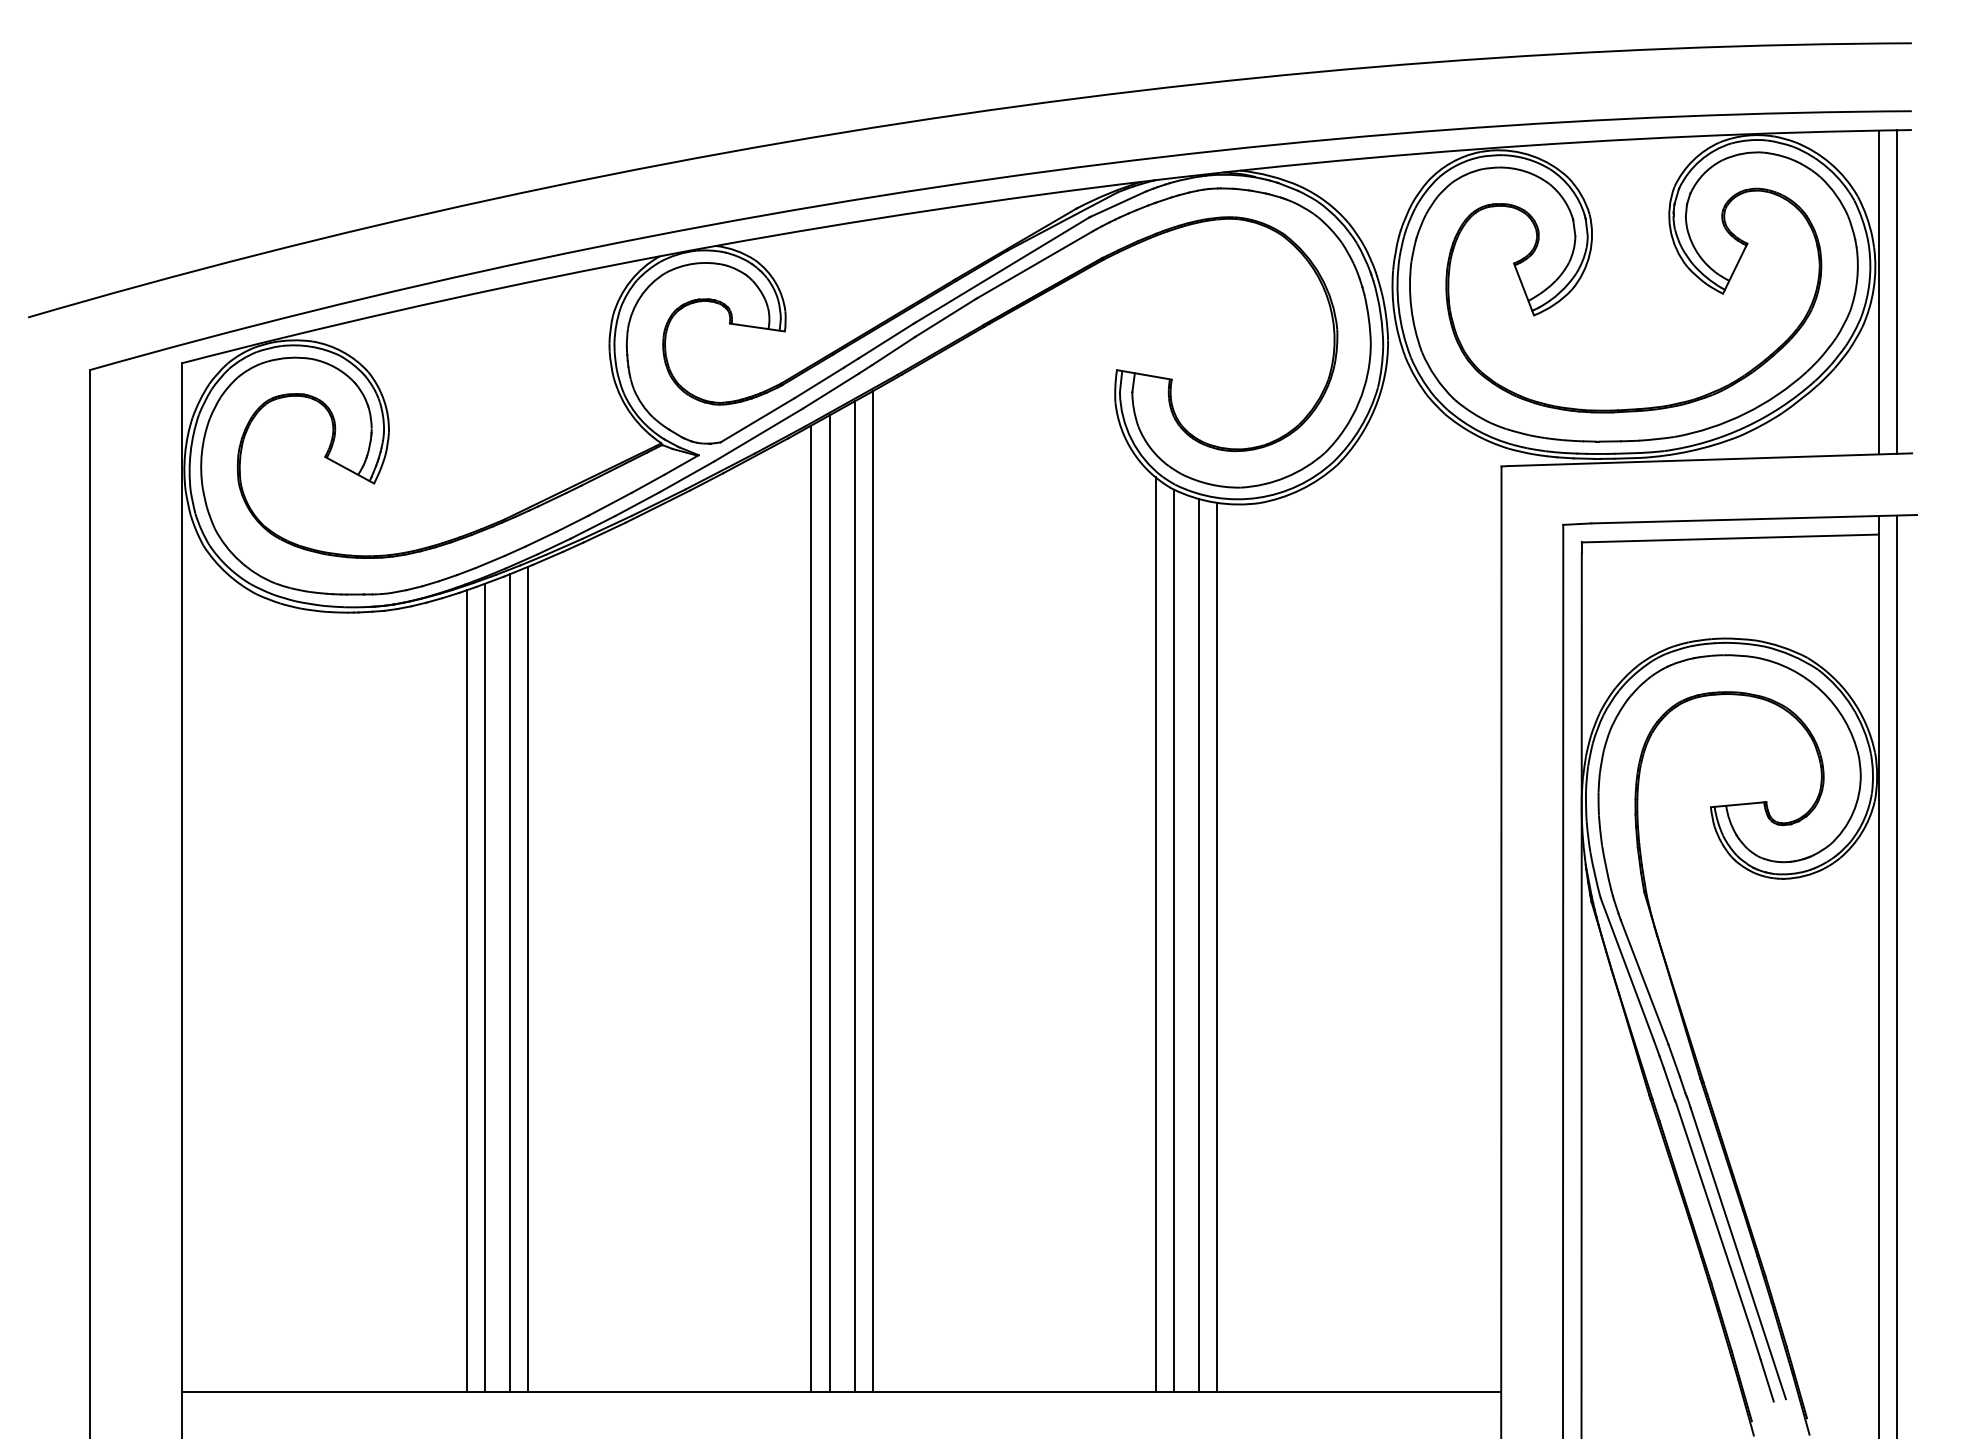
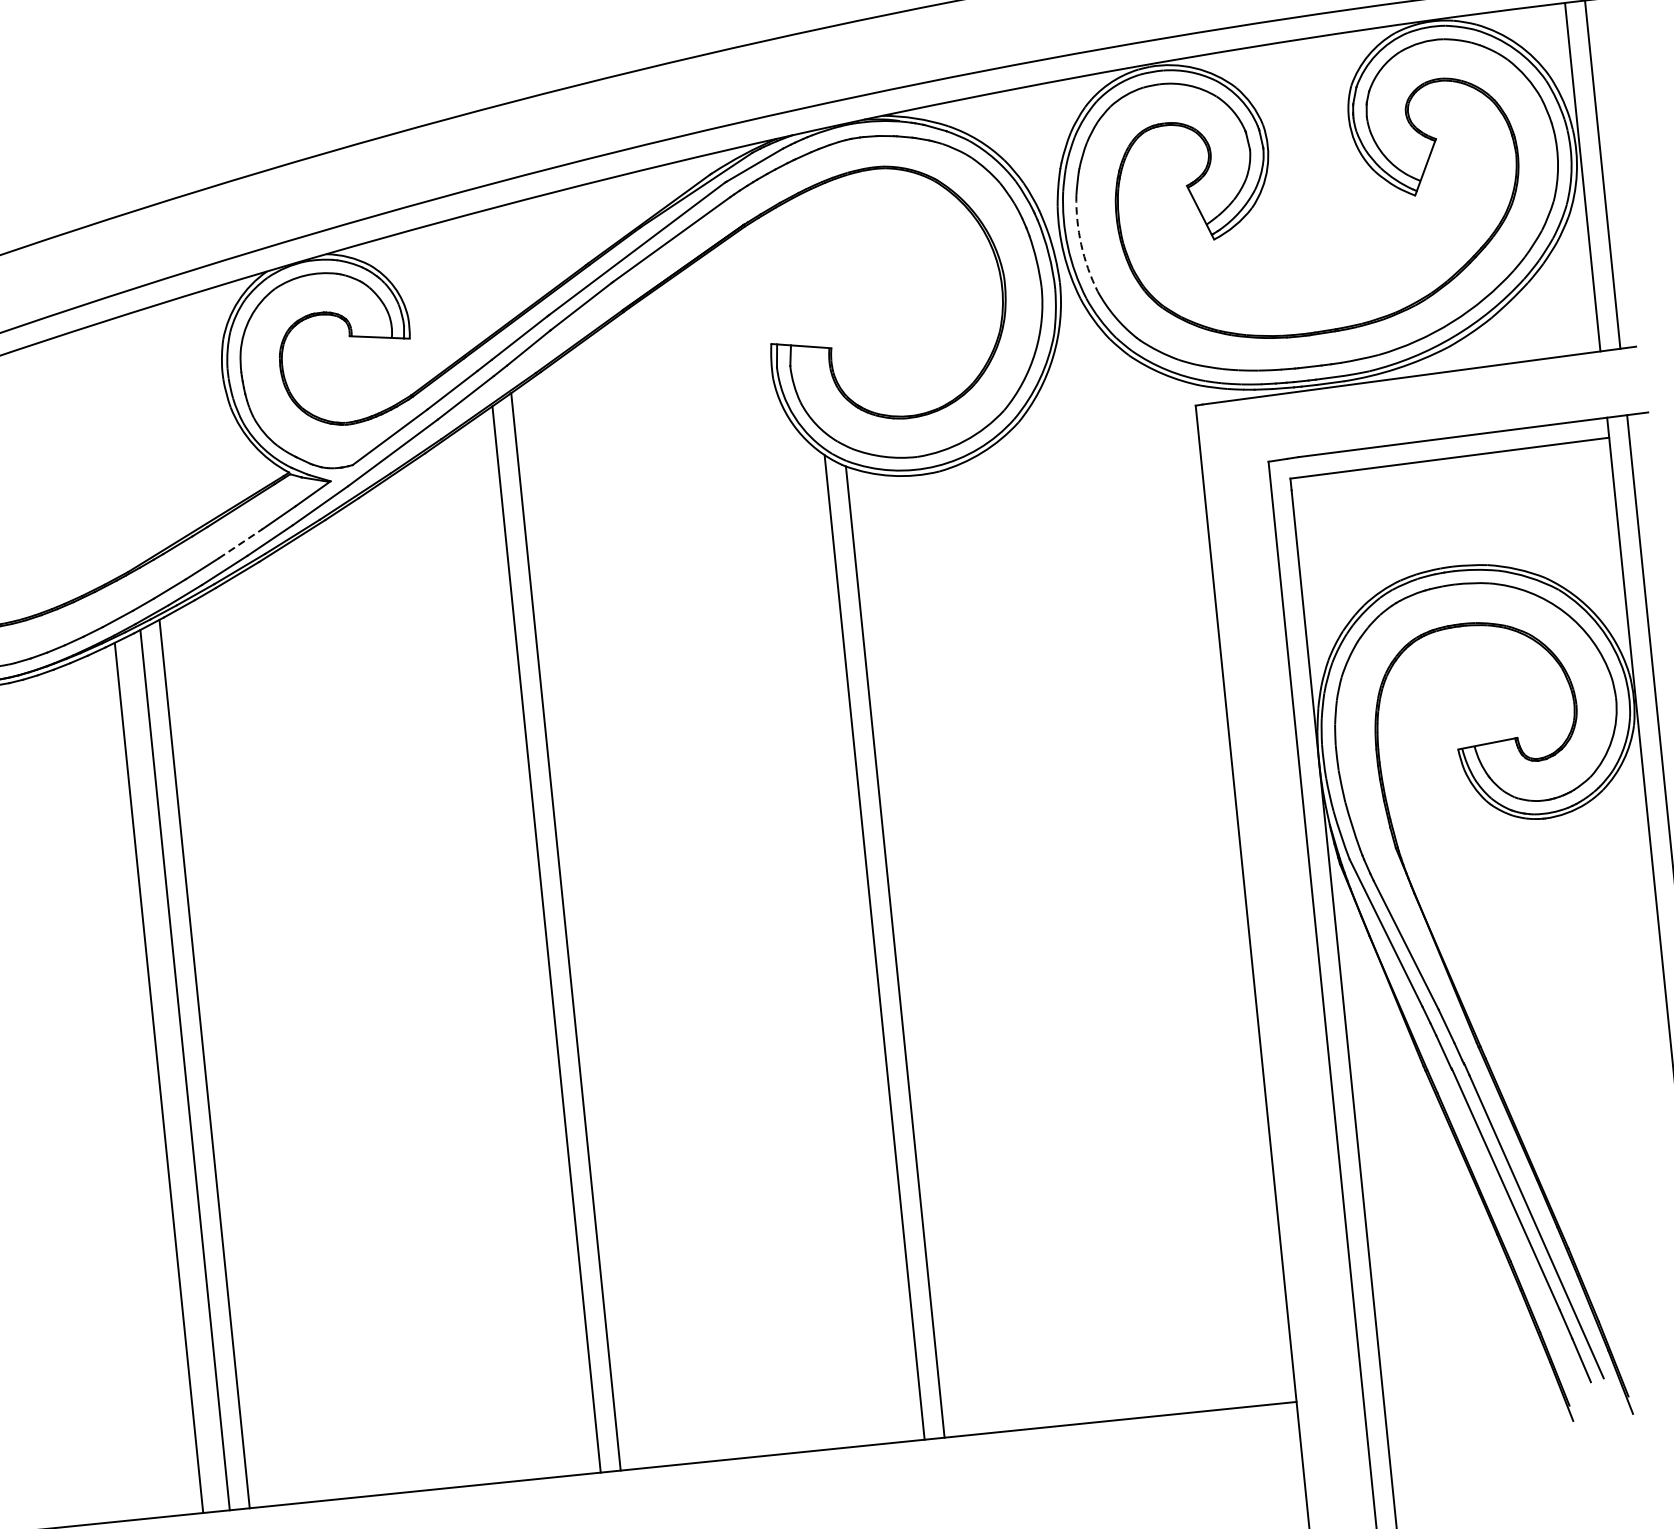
arc: (1411, 307) -> (1081, 244), solid -> dashed
line: (610, 504) -> (241, 543), solid -> dashed
line: (829, 903) -> (520, 949), removed
line: (811, 908) -> (501, 956), removed
line: (1198, 945) -> (921, 954), removed
line: (1217, 947) -> (942, 954), removed
line: (466, 991) -> (139, 1083), removed

